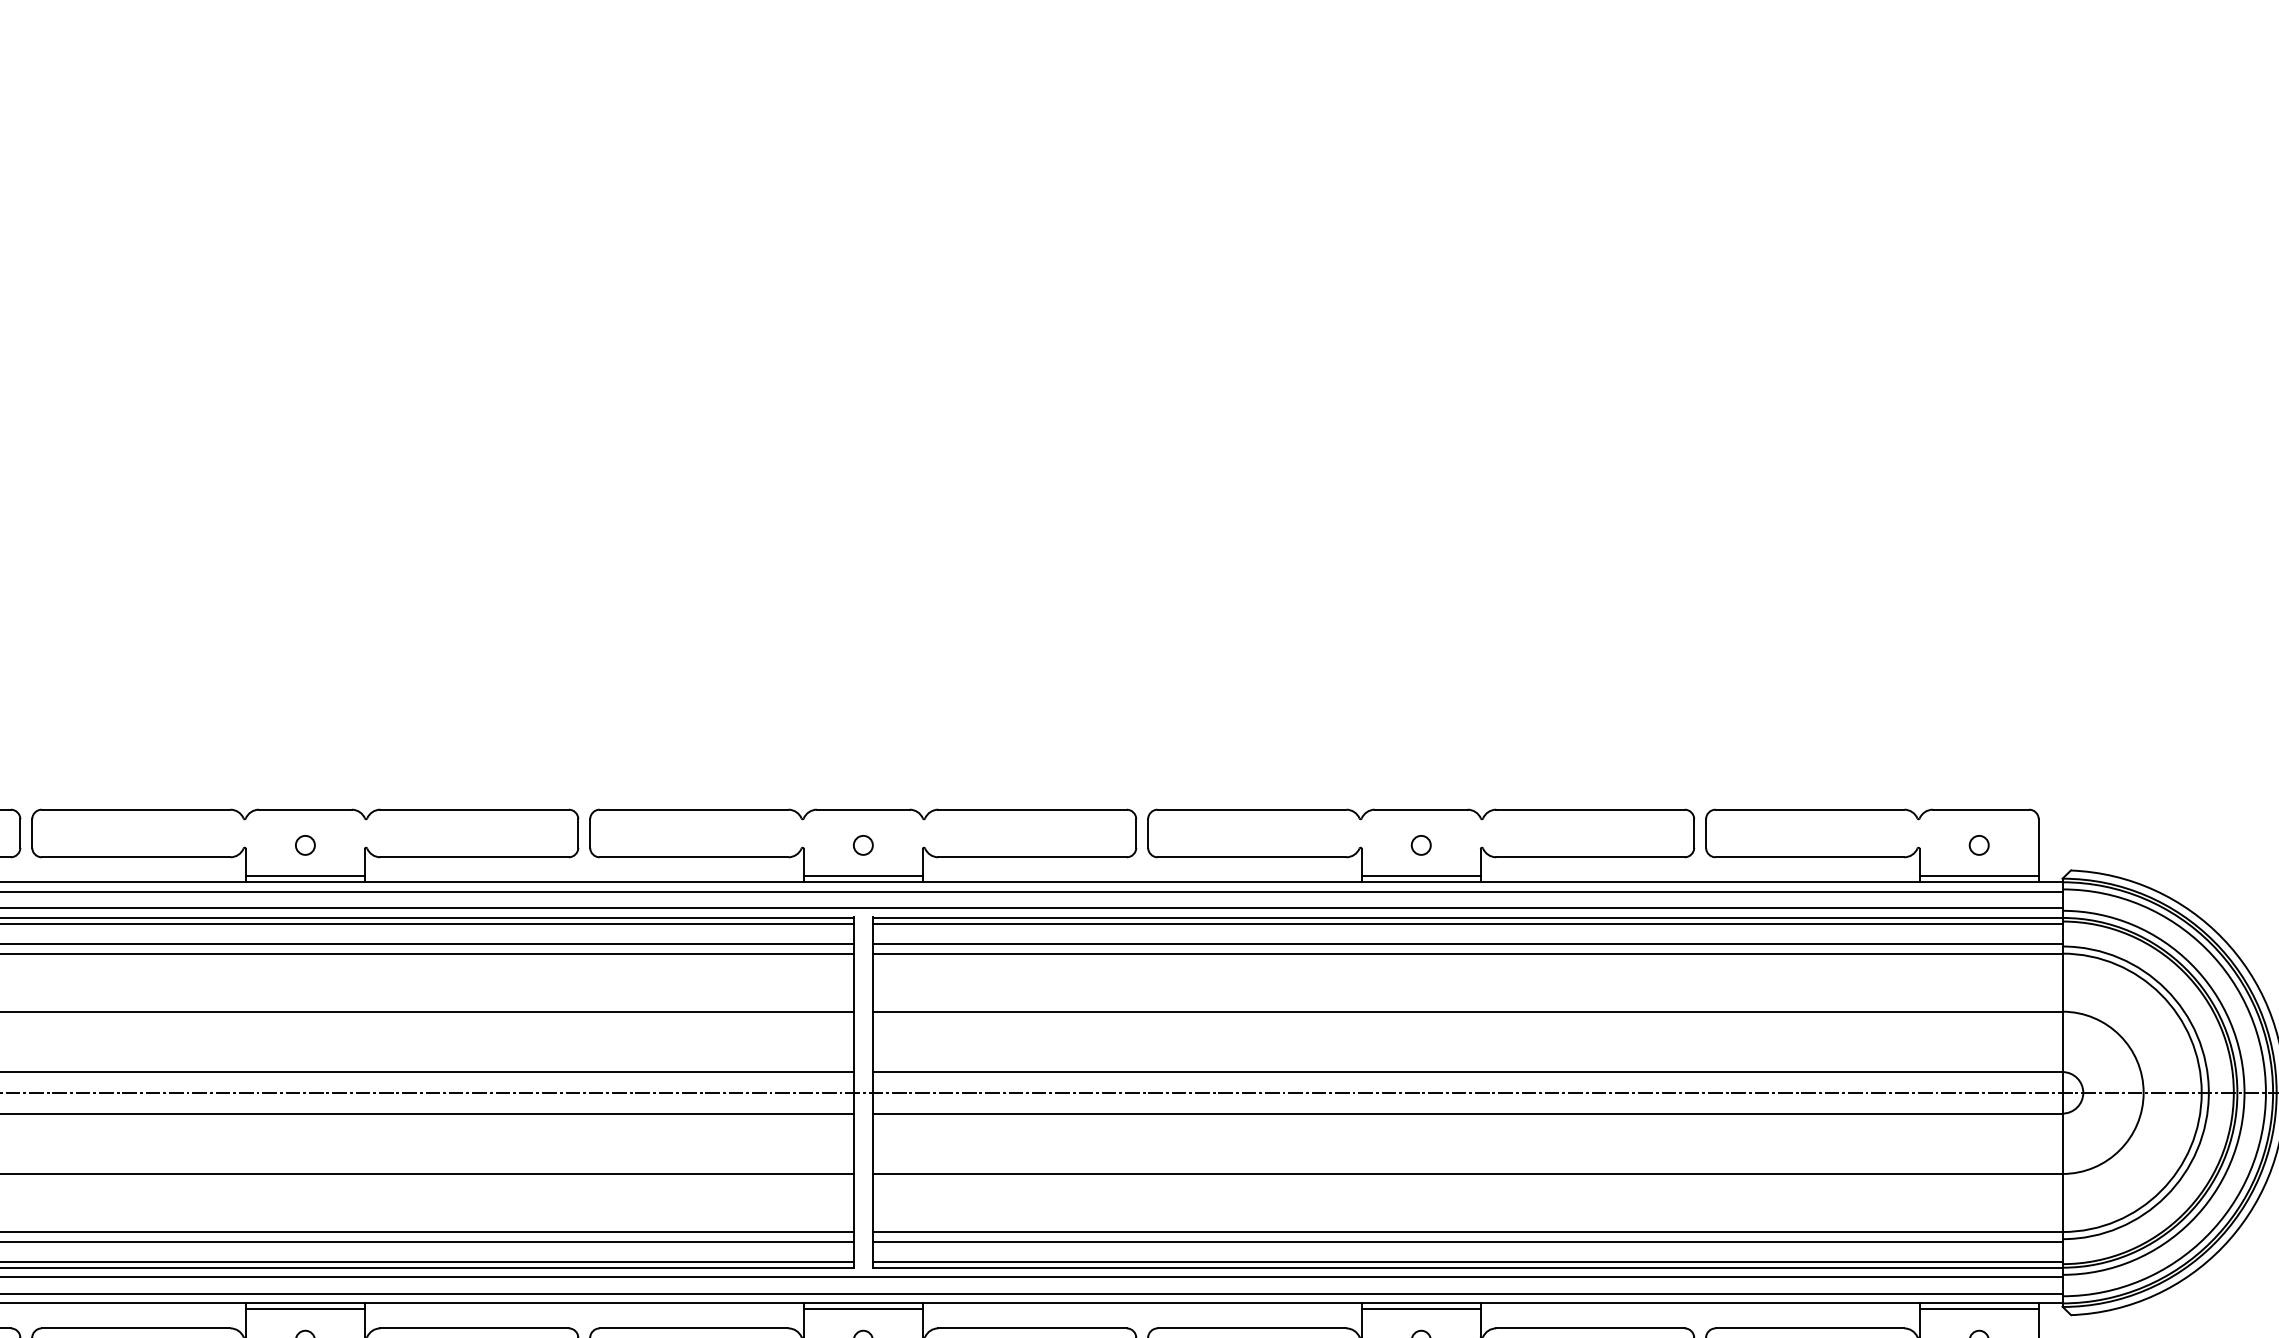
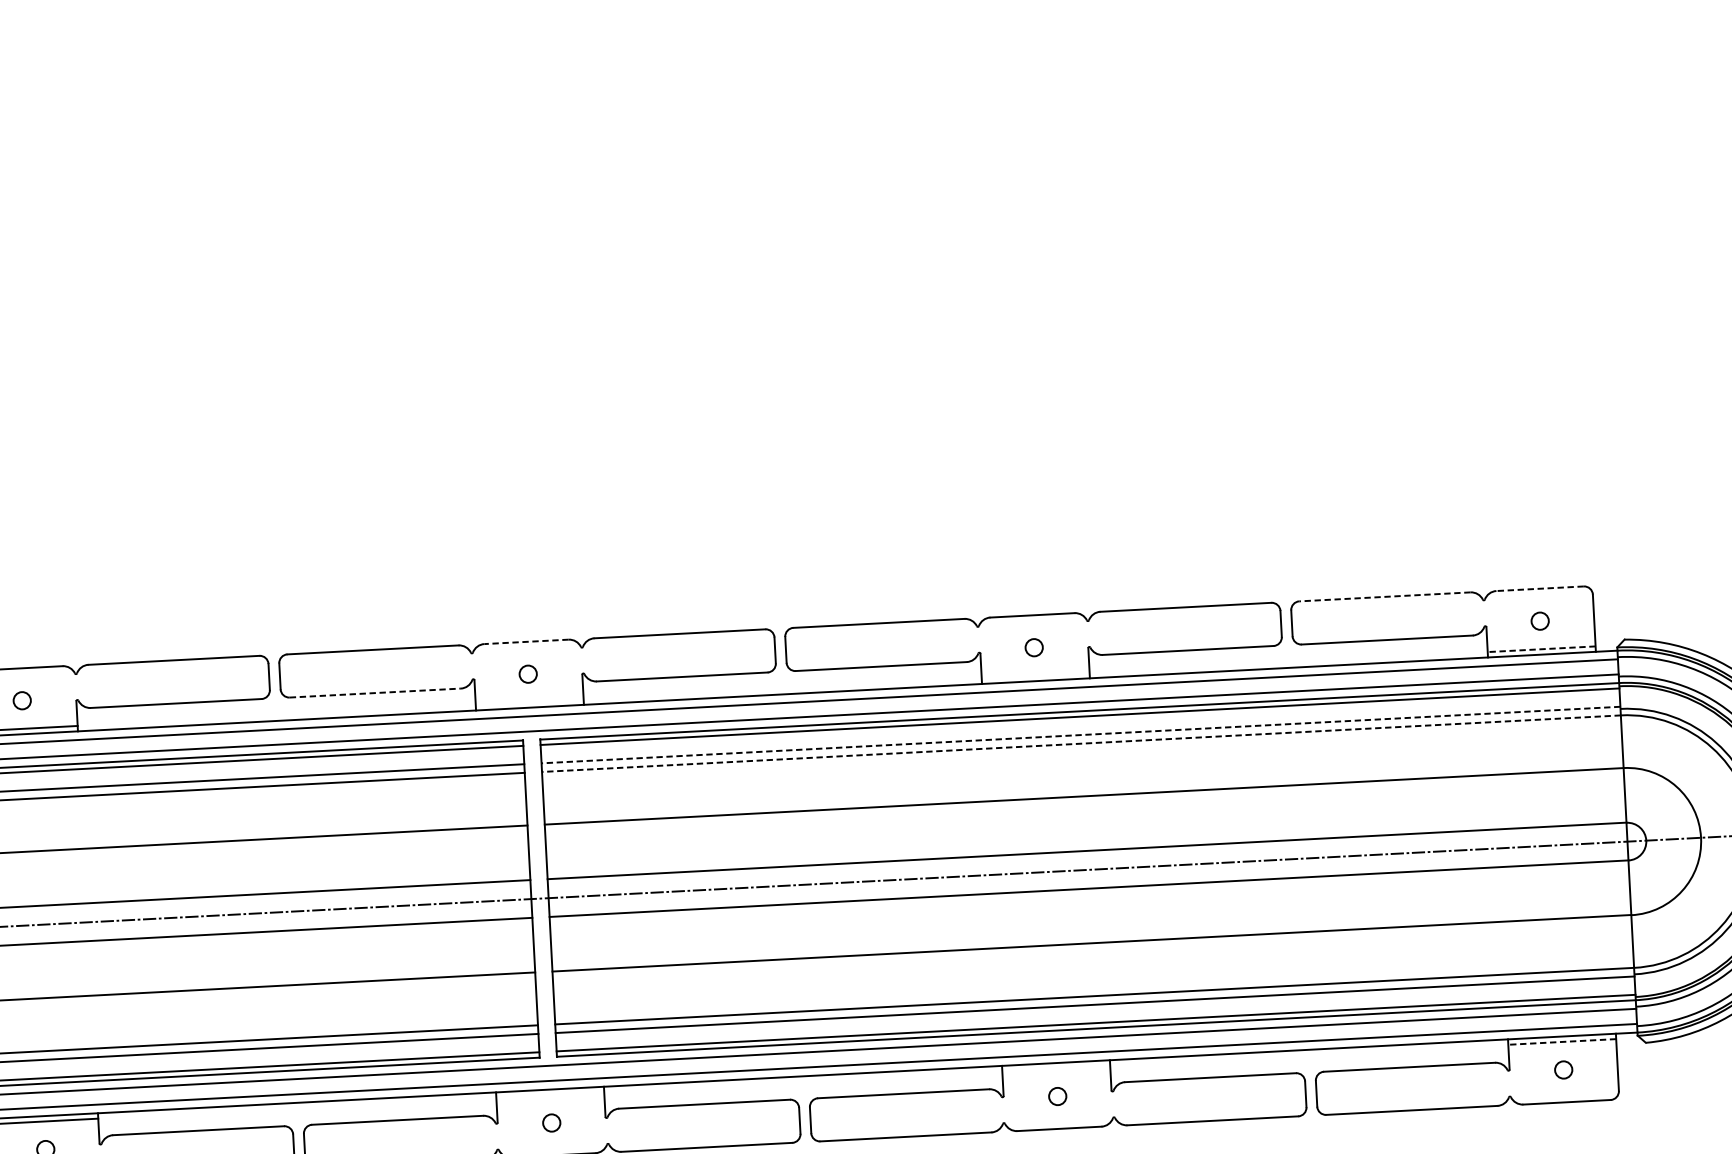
line: (862, 809) -> (525, 641), solid -> dashed
line: (1809, 809) -> (1384, 596), solid -> dashed
line: (1980, 809) -> (1539, 588), solid -> dashed
line: (694, 857) -> (375, 693), solid -> dashed
line: (862, 876) -> (528, 702), removed
line: (1420, 876) -> (1034, 675), removed
line: (1978, 876) -> (1541, 649), solid -> dashed
line: (1467, 944) -> (1080, 735), solid -> dashed
line: (1467, 953) -> (1081, 743), solid -> dashed
line: (862, 1309) -> (549, 1095), removed
line: (1420, 1309) -> (1055, 1068), removed
line: (1978, 1309) -> (1561, 1042), solid -> dashed

